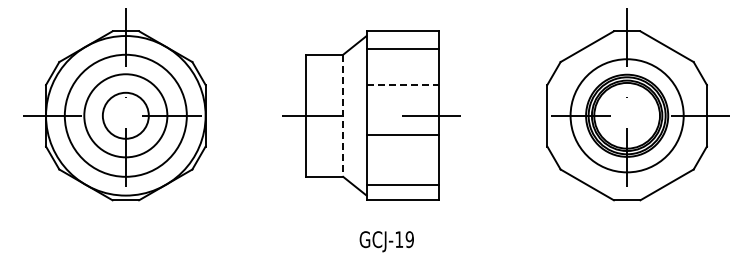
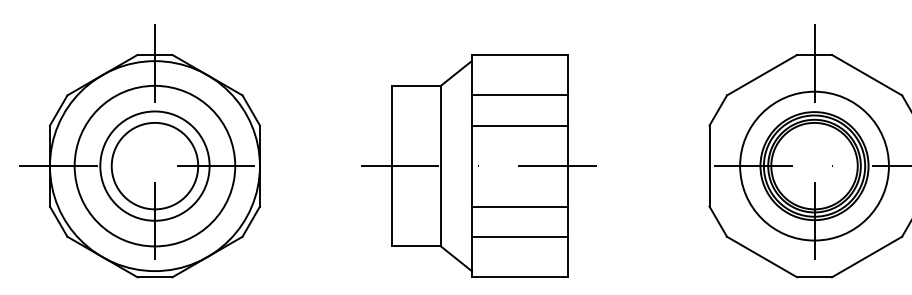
line: (402, 49) -> (518, 95), moved
line: (403, 85) -> (520, 126), dashed -> solid
circle: (125, 115) -> (154, 165), size x1.43
line: (343, 116) -> (441, 167), dashed -> solid
line: (402, 134) -> (518, 206), moved
line: (402, 184) -> (518, 236), moved

